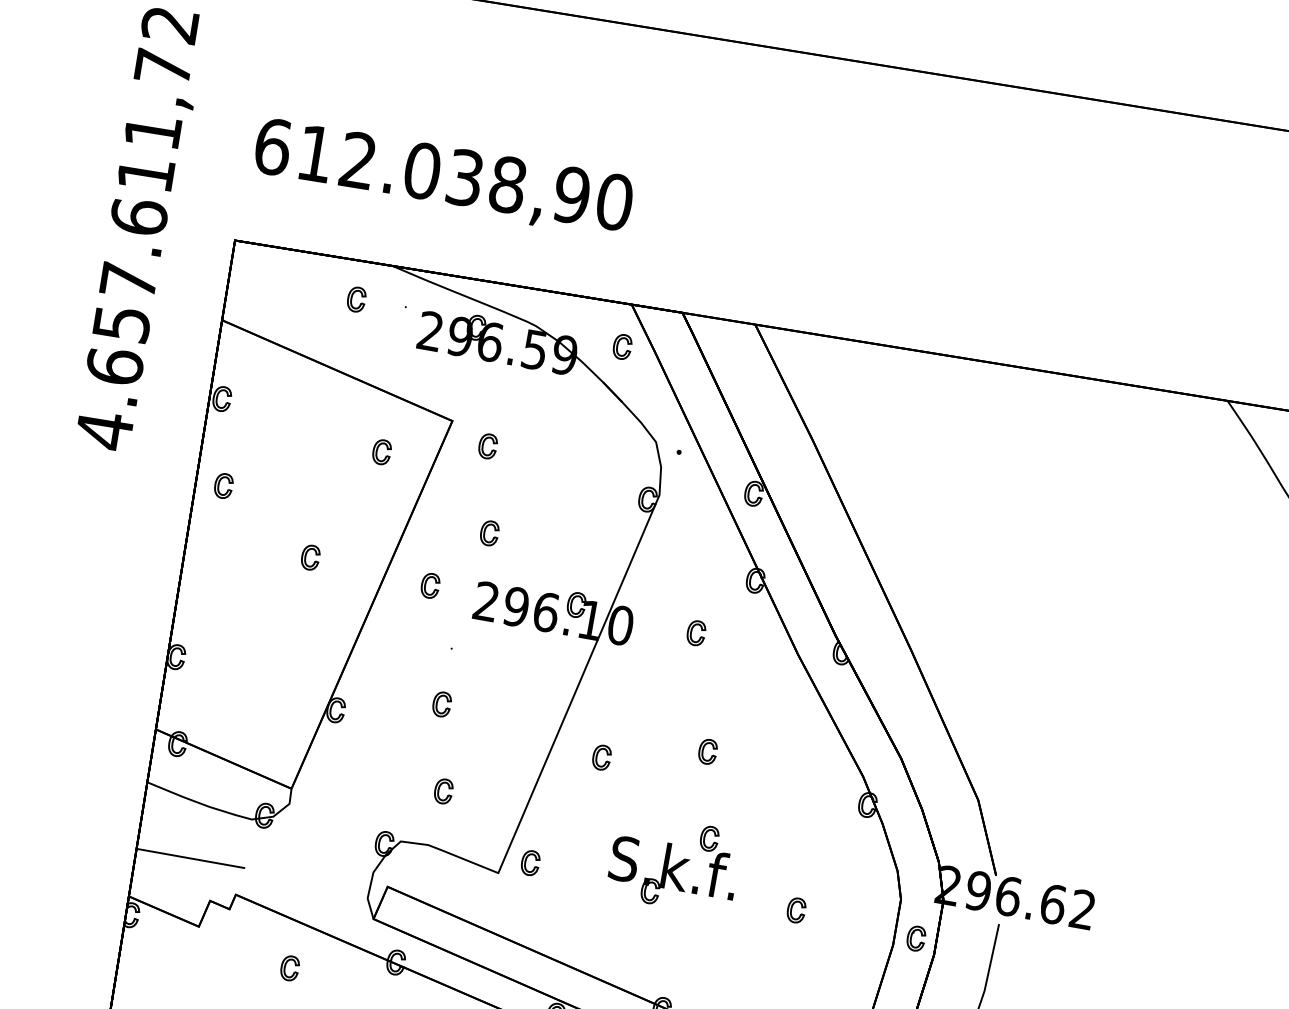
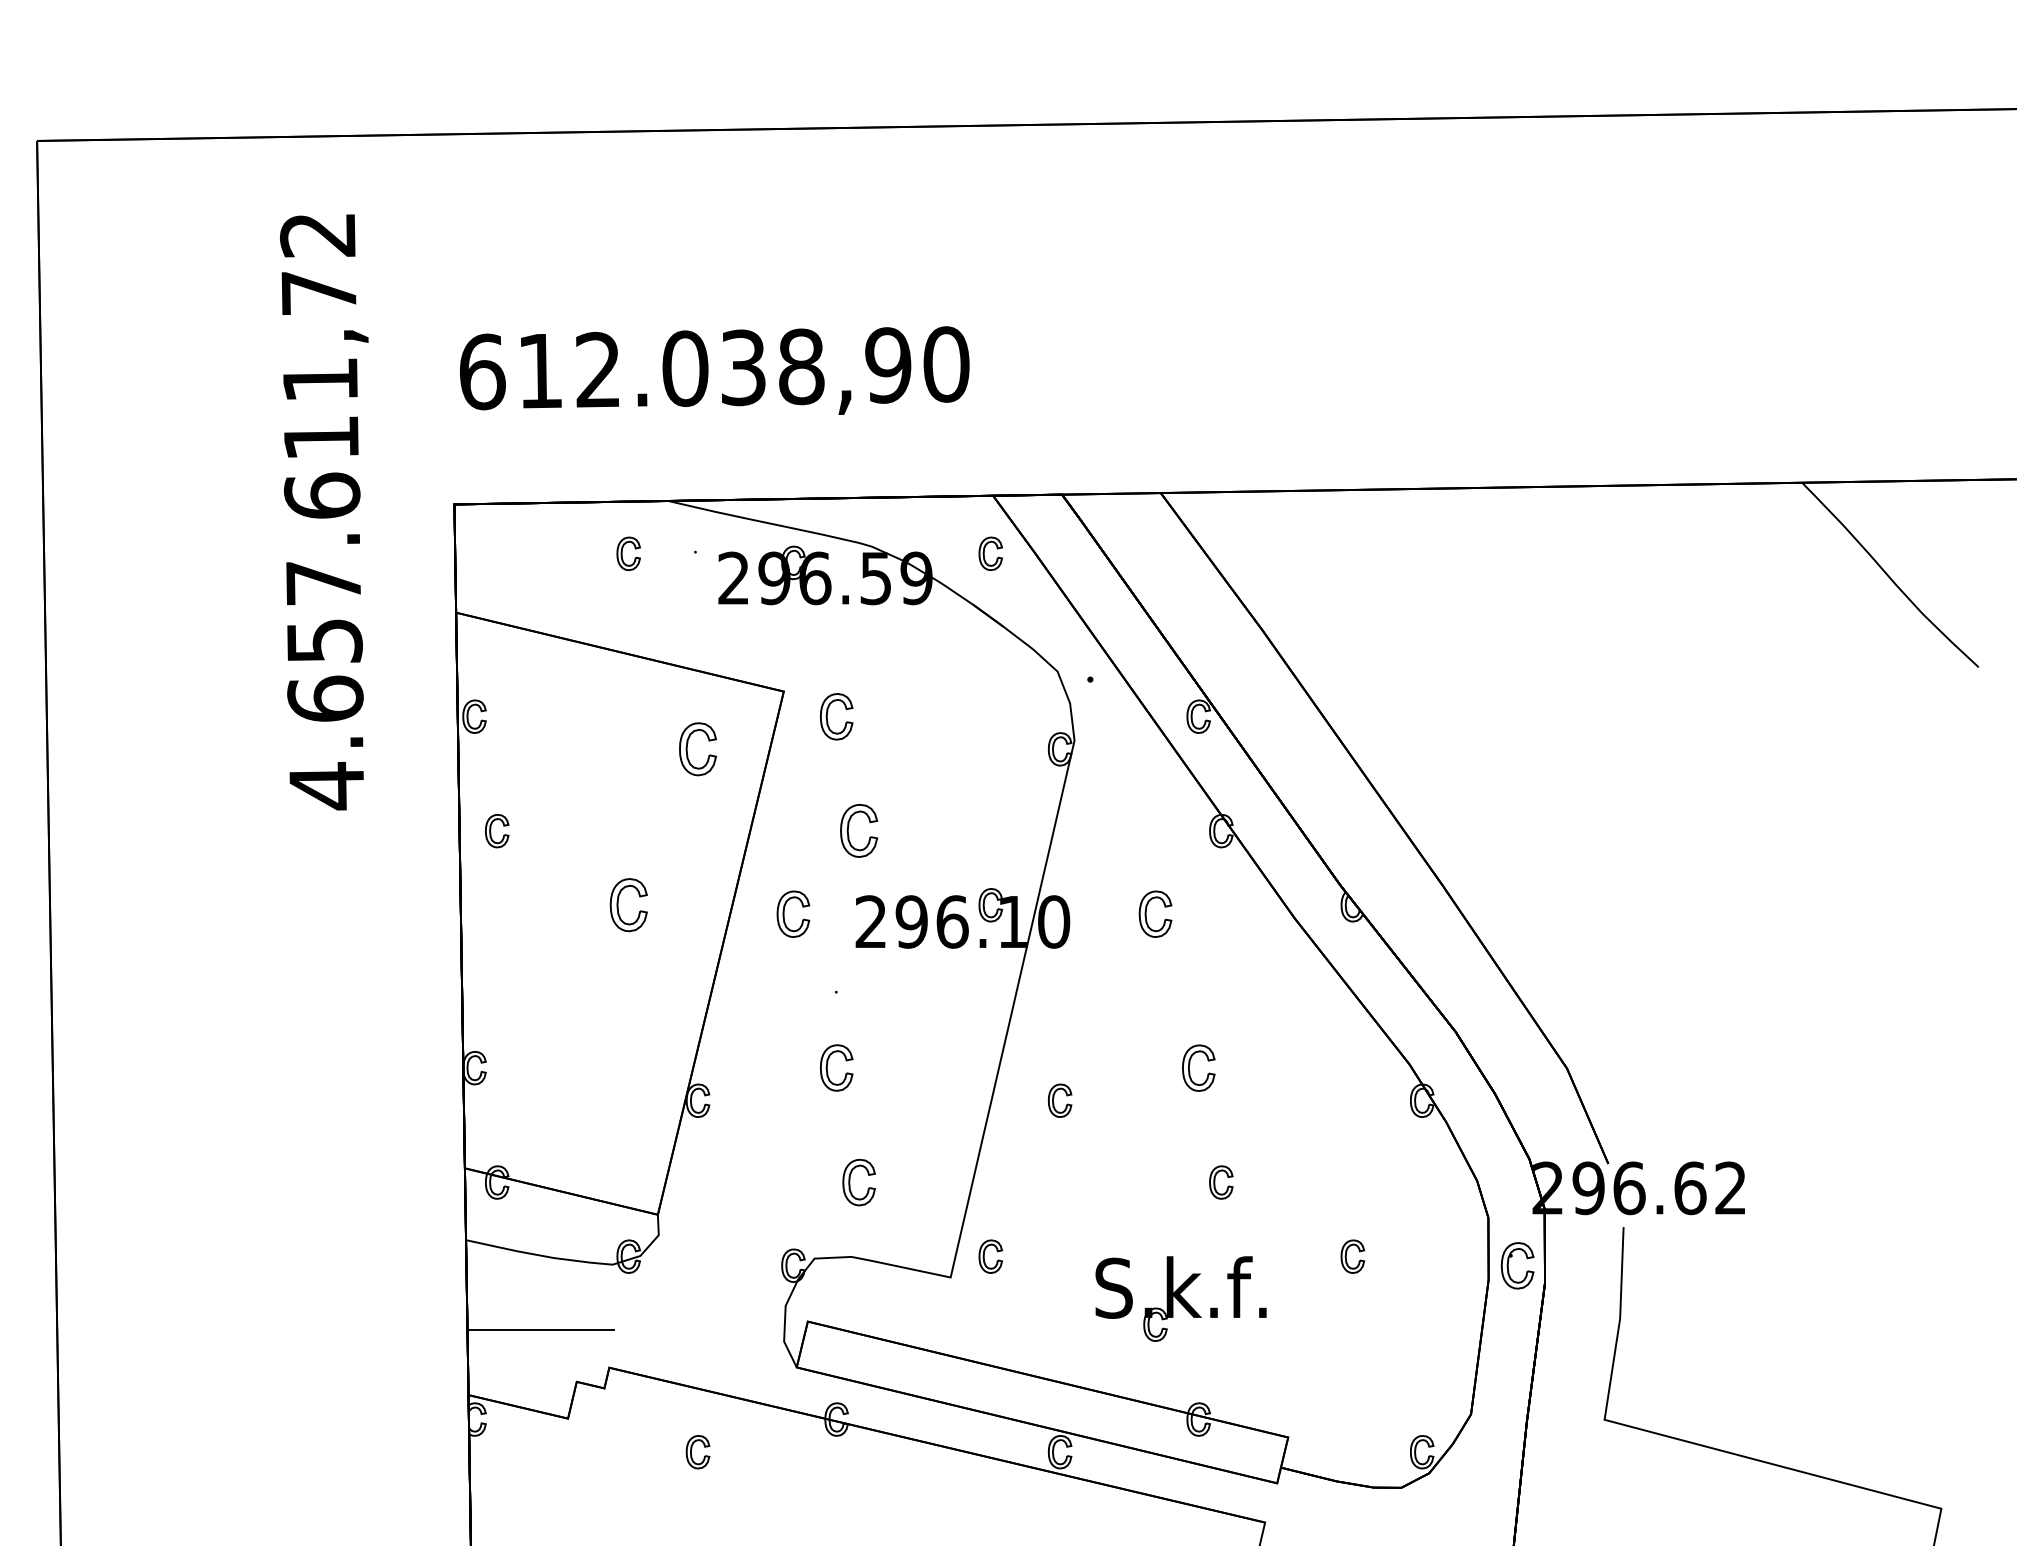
part: (487, 446) -> (836, 716), size x1.4
part: (381, 452) -> (697, 749), size x1.6
part: (489, 533) -> (859, 831), size x1.6
part: (310, 557) -> (628, 905), size x1.6
part: (430, 586) -> (793, 914), size x1.4
part: (696, 633) -> (1155, 914), size x1.4
part: (441, 704) -> (836, 1068), size x1.4
part: (707, 751) -> (1198, 1067), size x1.4
part: (443, 791) -> (859, 1182), size x1.4
part: (672, 875) -> (1180, 1298), moved
part: (916, 938) -> (1517, 1265), size x1.4

